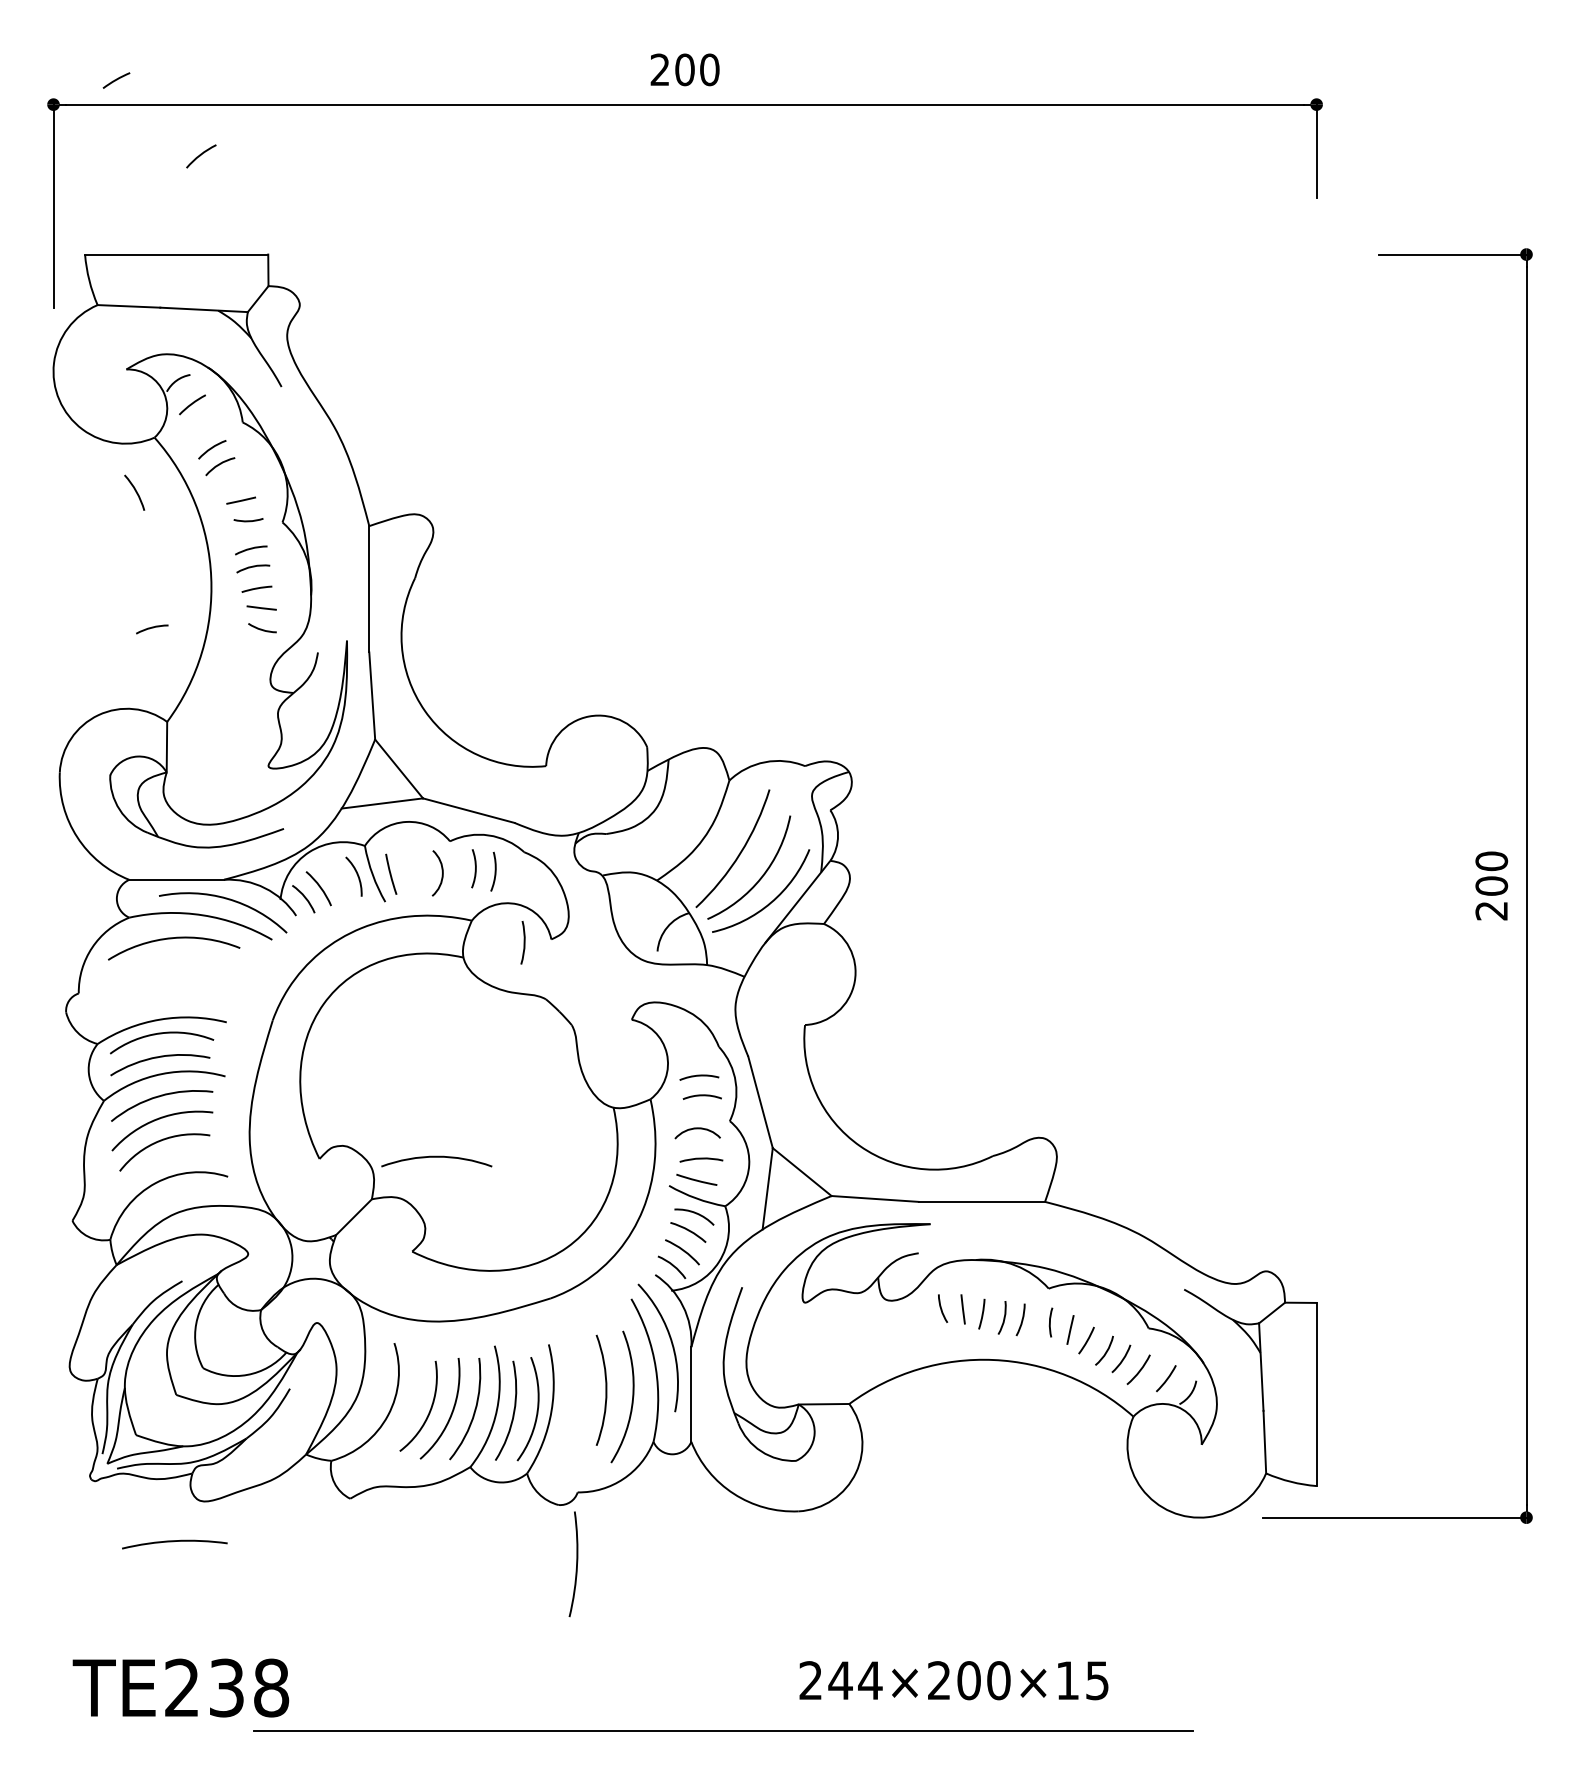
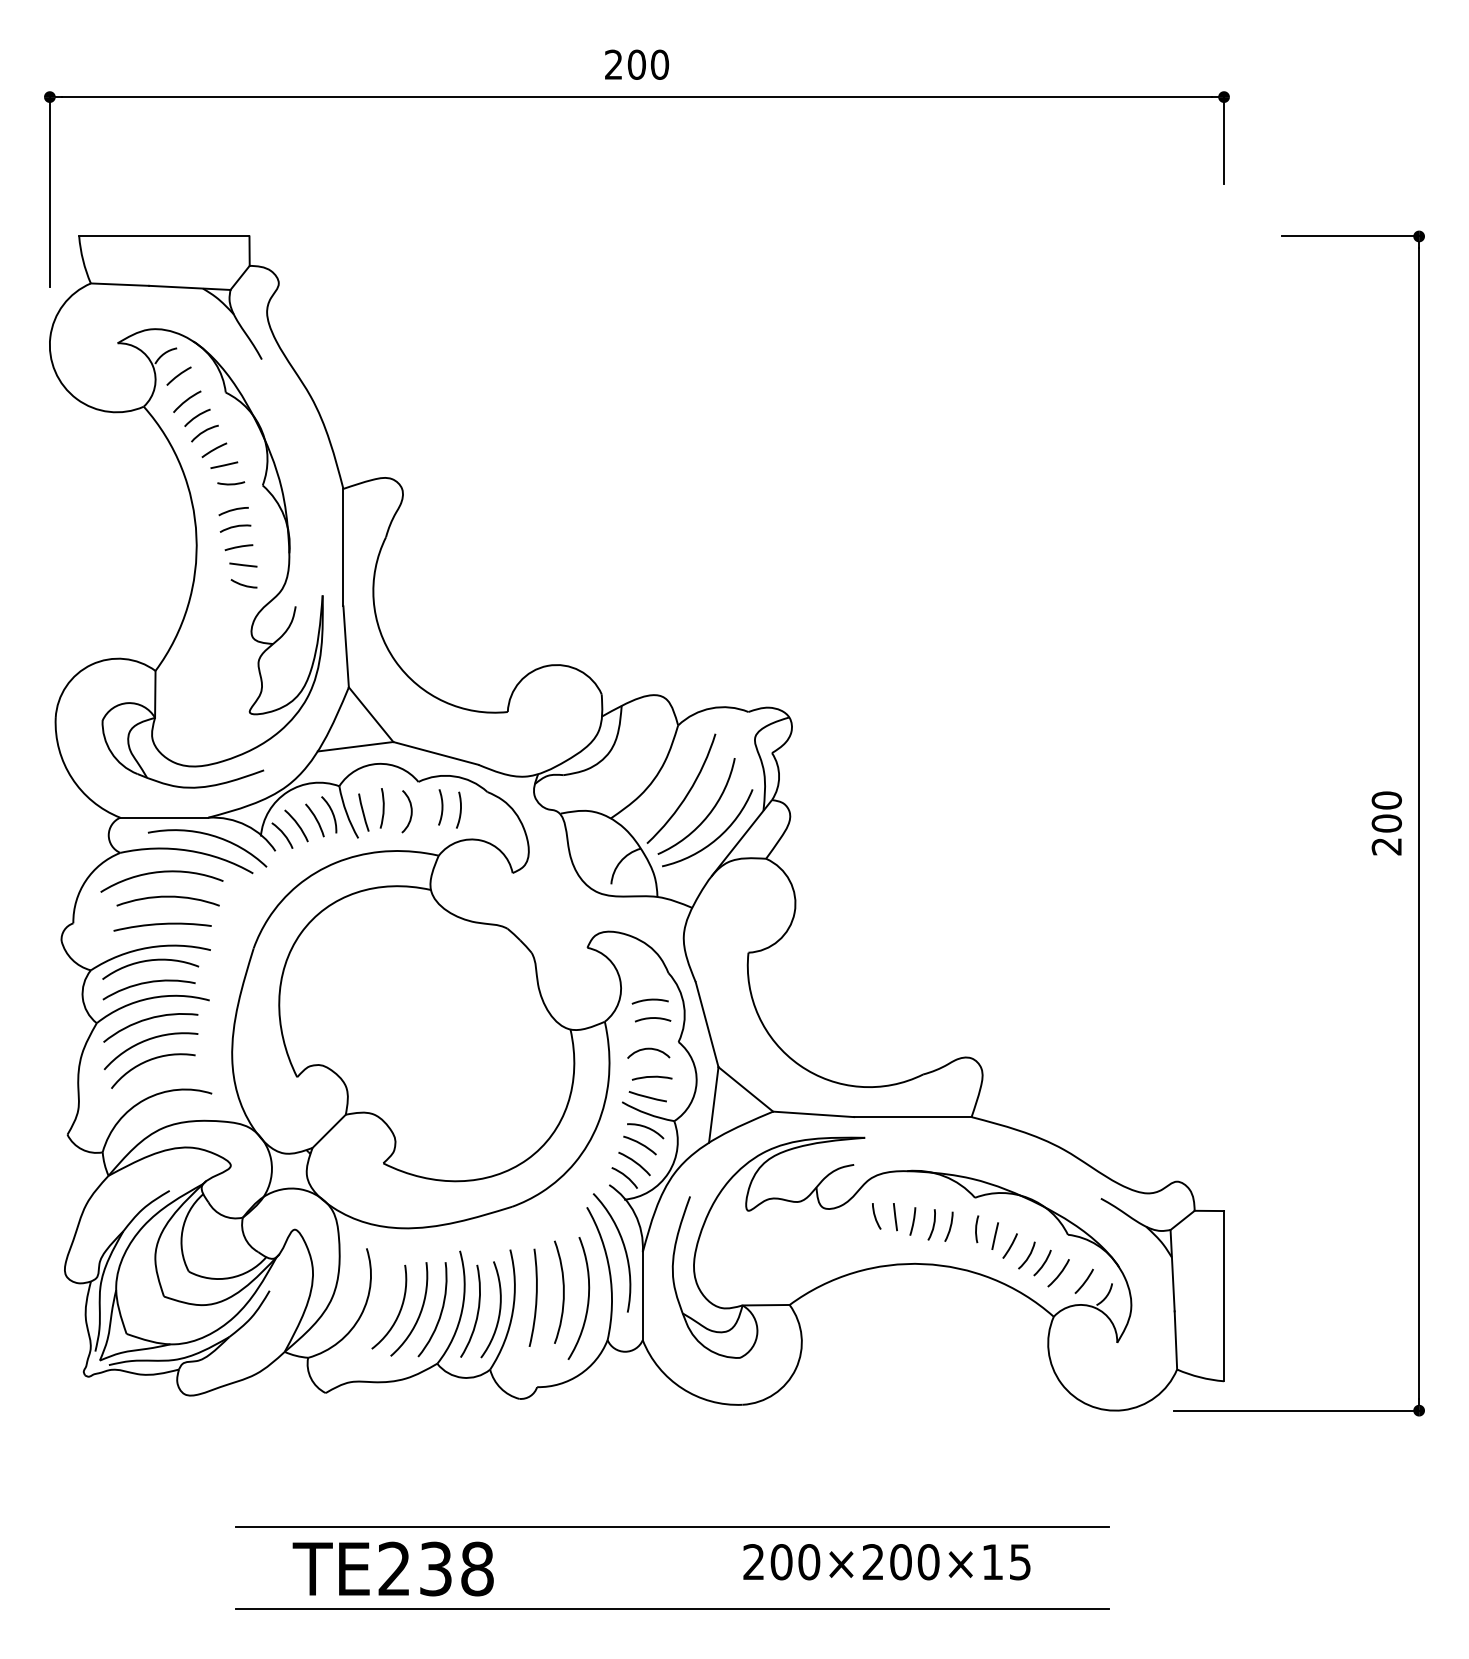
line: (116, 80) -> (214, 450), moved
arc: (201, 155) -> (187, 400), moved
arc: (135, 492) -> (315, 820), moved
arc: (152, 628) -> (141, 584), removed
arc: (523, 942) -> (382, 808), moved
arc: (436, 1157) -> (167, 897), moved
arc: (173, 1542) -> (161, 925), moved
arc: (576, 1564) -> (536, 1298), moved
line: (722, 1643) -> (671, 1527), added
text: (855, 1680) -> (795, 1562), 244×200×15 -> 200×200×15
text: (180, 1687) -> (392, 1568), moved

